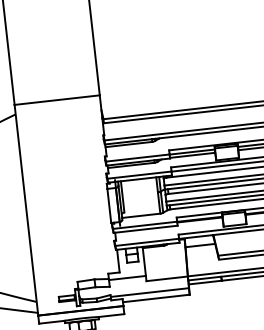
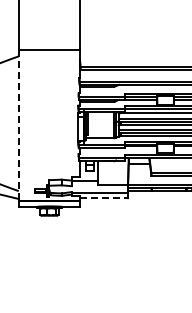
line: (26, 210) -> (18, 125), solid -> dashed
line: (155, 298) -> (103, 198), solid -> dashed

